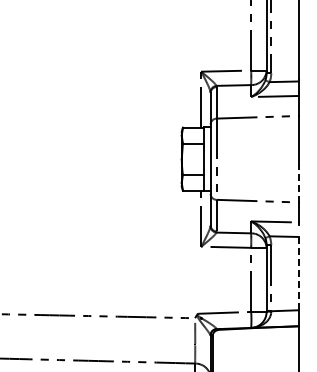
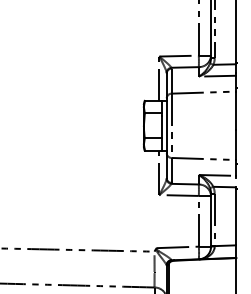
line: (298, 183) -> (236, 145), dashed -> solid
line: (298, 274) -> (236, 217), dashed -> solid

